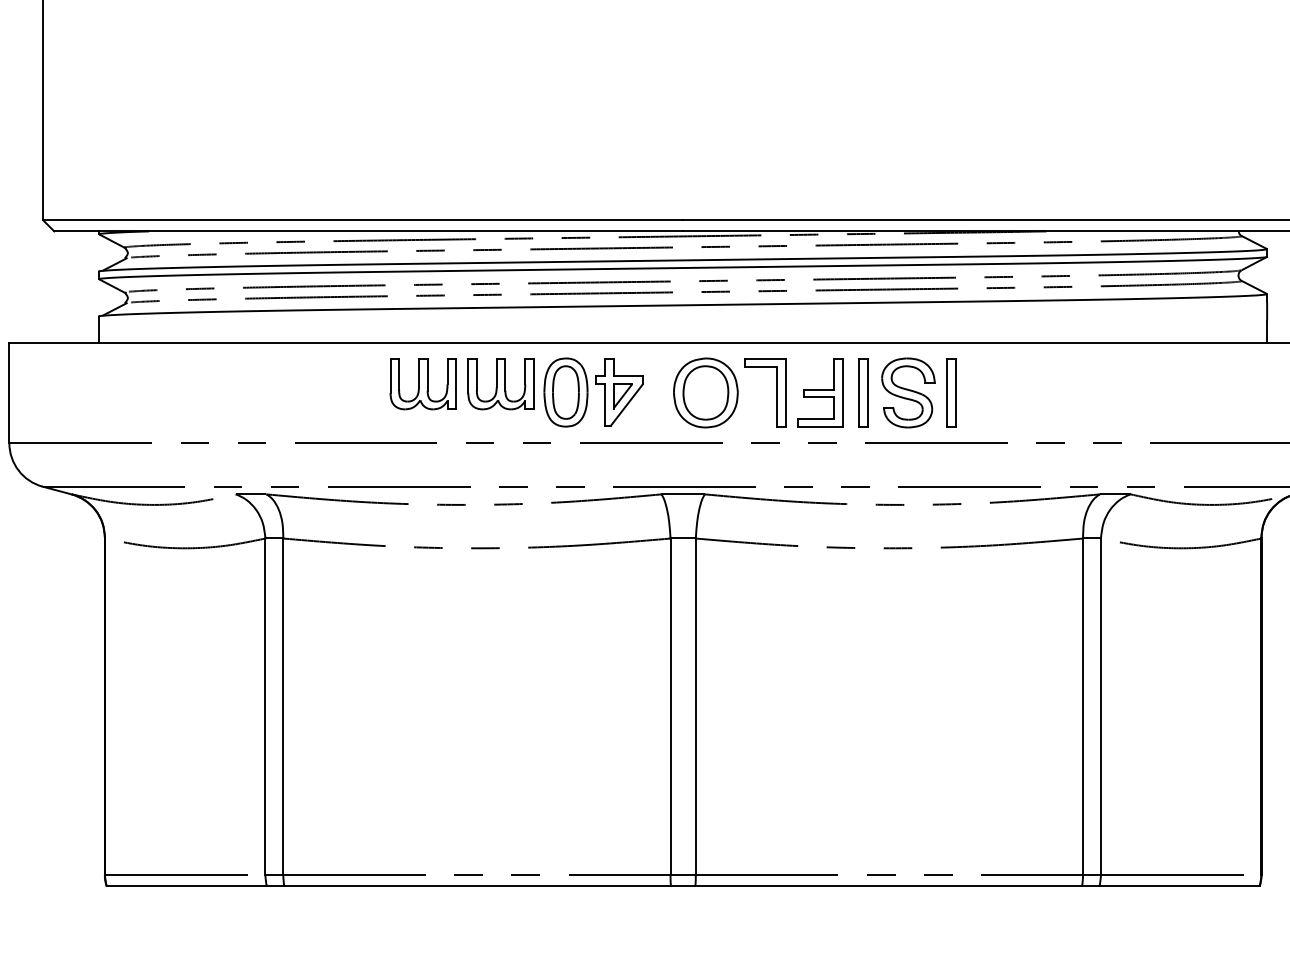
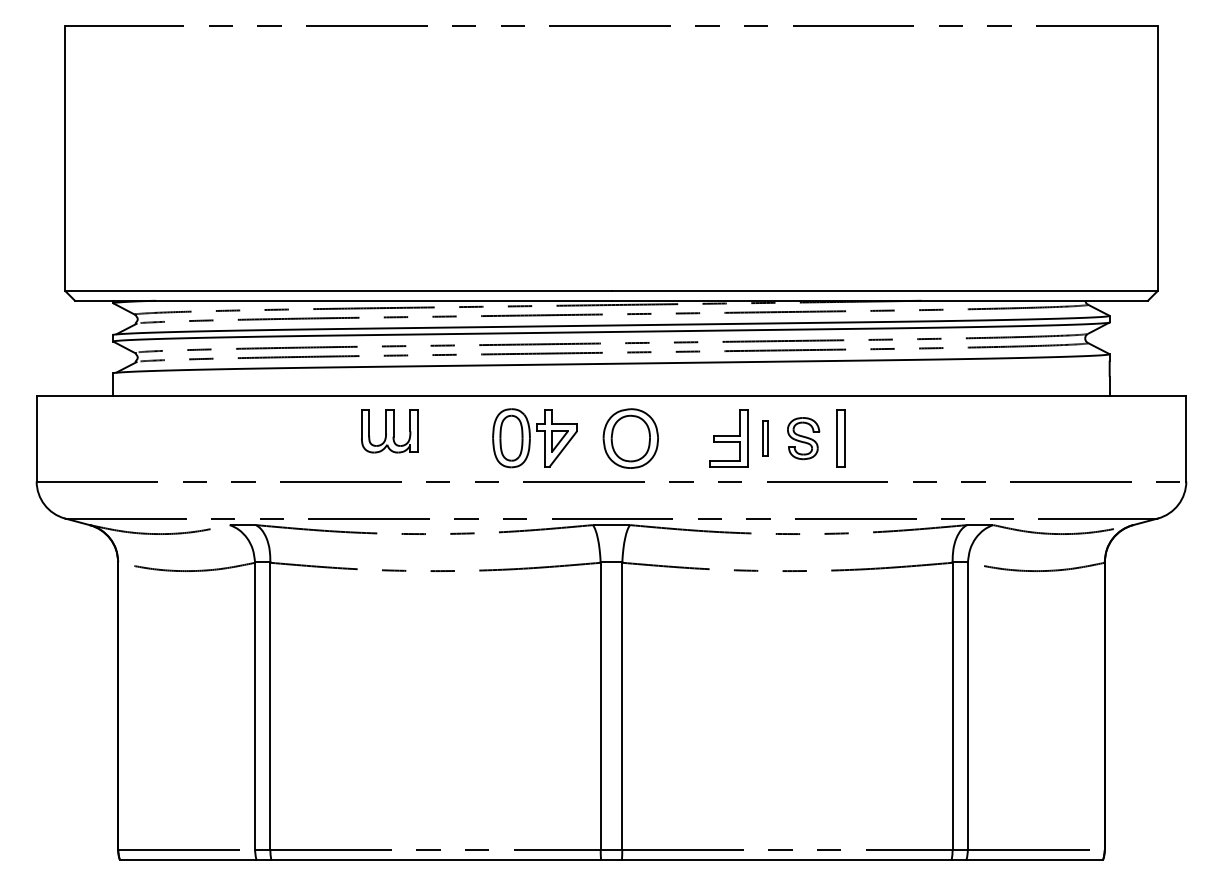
part: (500, 384) -> (455, 431), removed
part: (775, 392) -> (690, 438), removed
part: (862, 392) -> (764, 438), size x0.6
part: (908, 392) -> (803, 438), size x0.7

